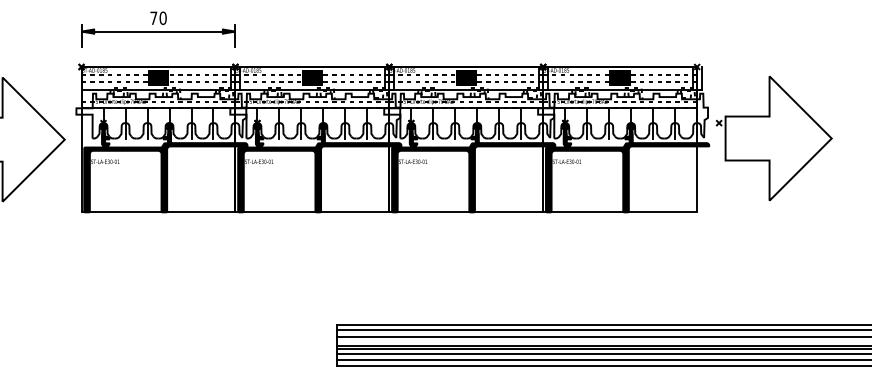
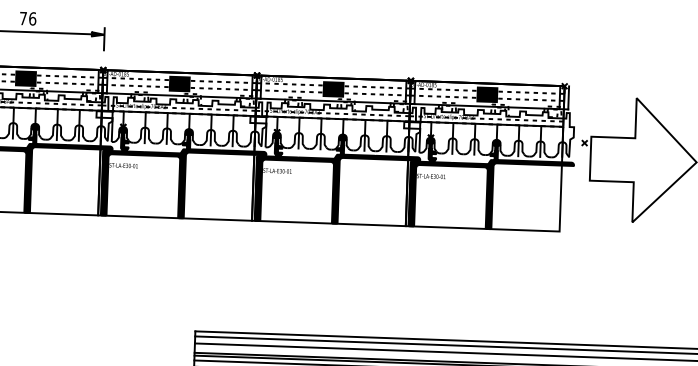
text: (162, 17) -> (32, 18), 70 -> 76

